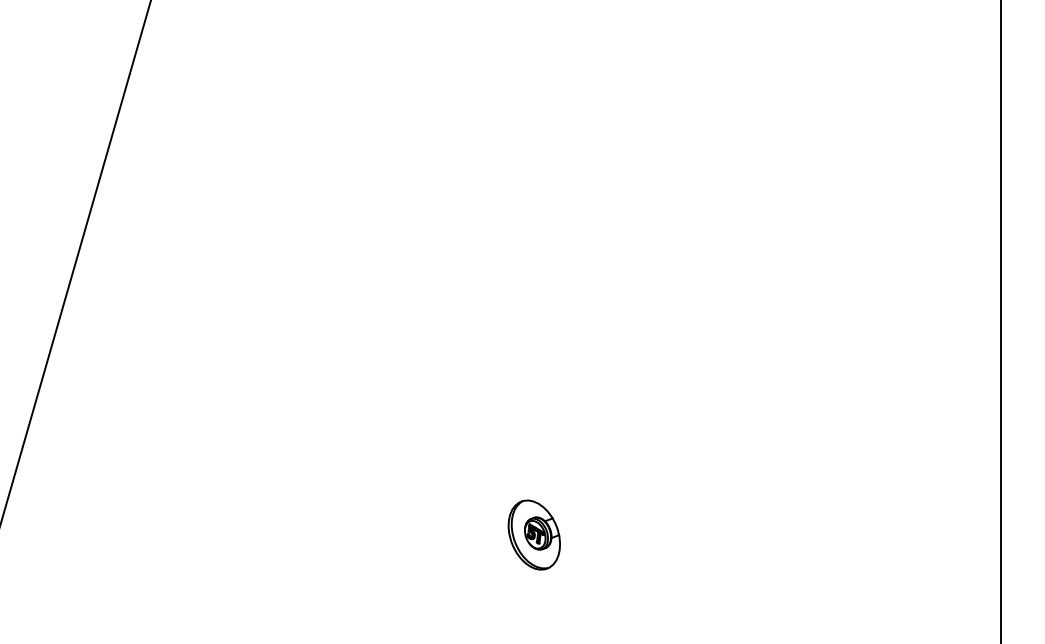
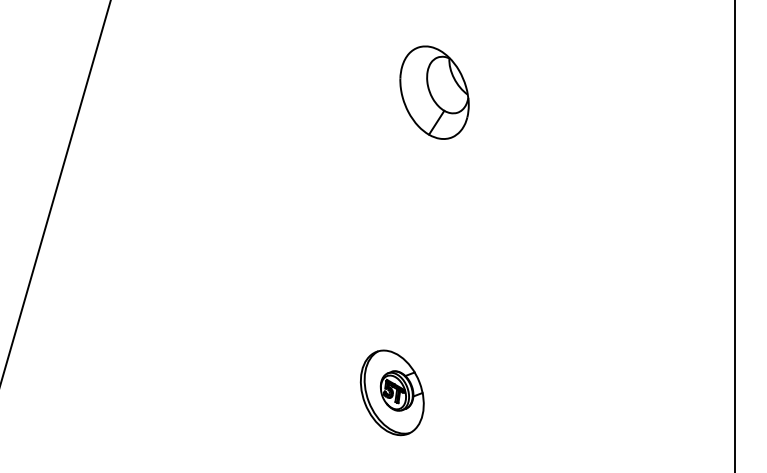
part: (591, 125) -> (434, 92), added
part: (533, 534) -> (391, 392), size x1.67

